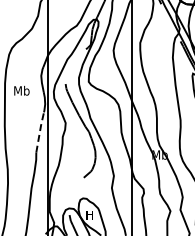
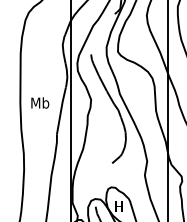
text: (21, 90) -> (39, 102), moved
line: (39, 131) -> (60, 109), dashed -> solid

